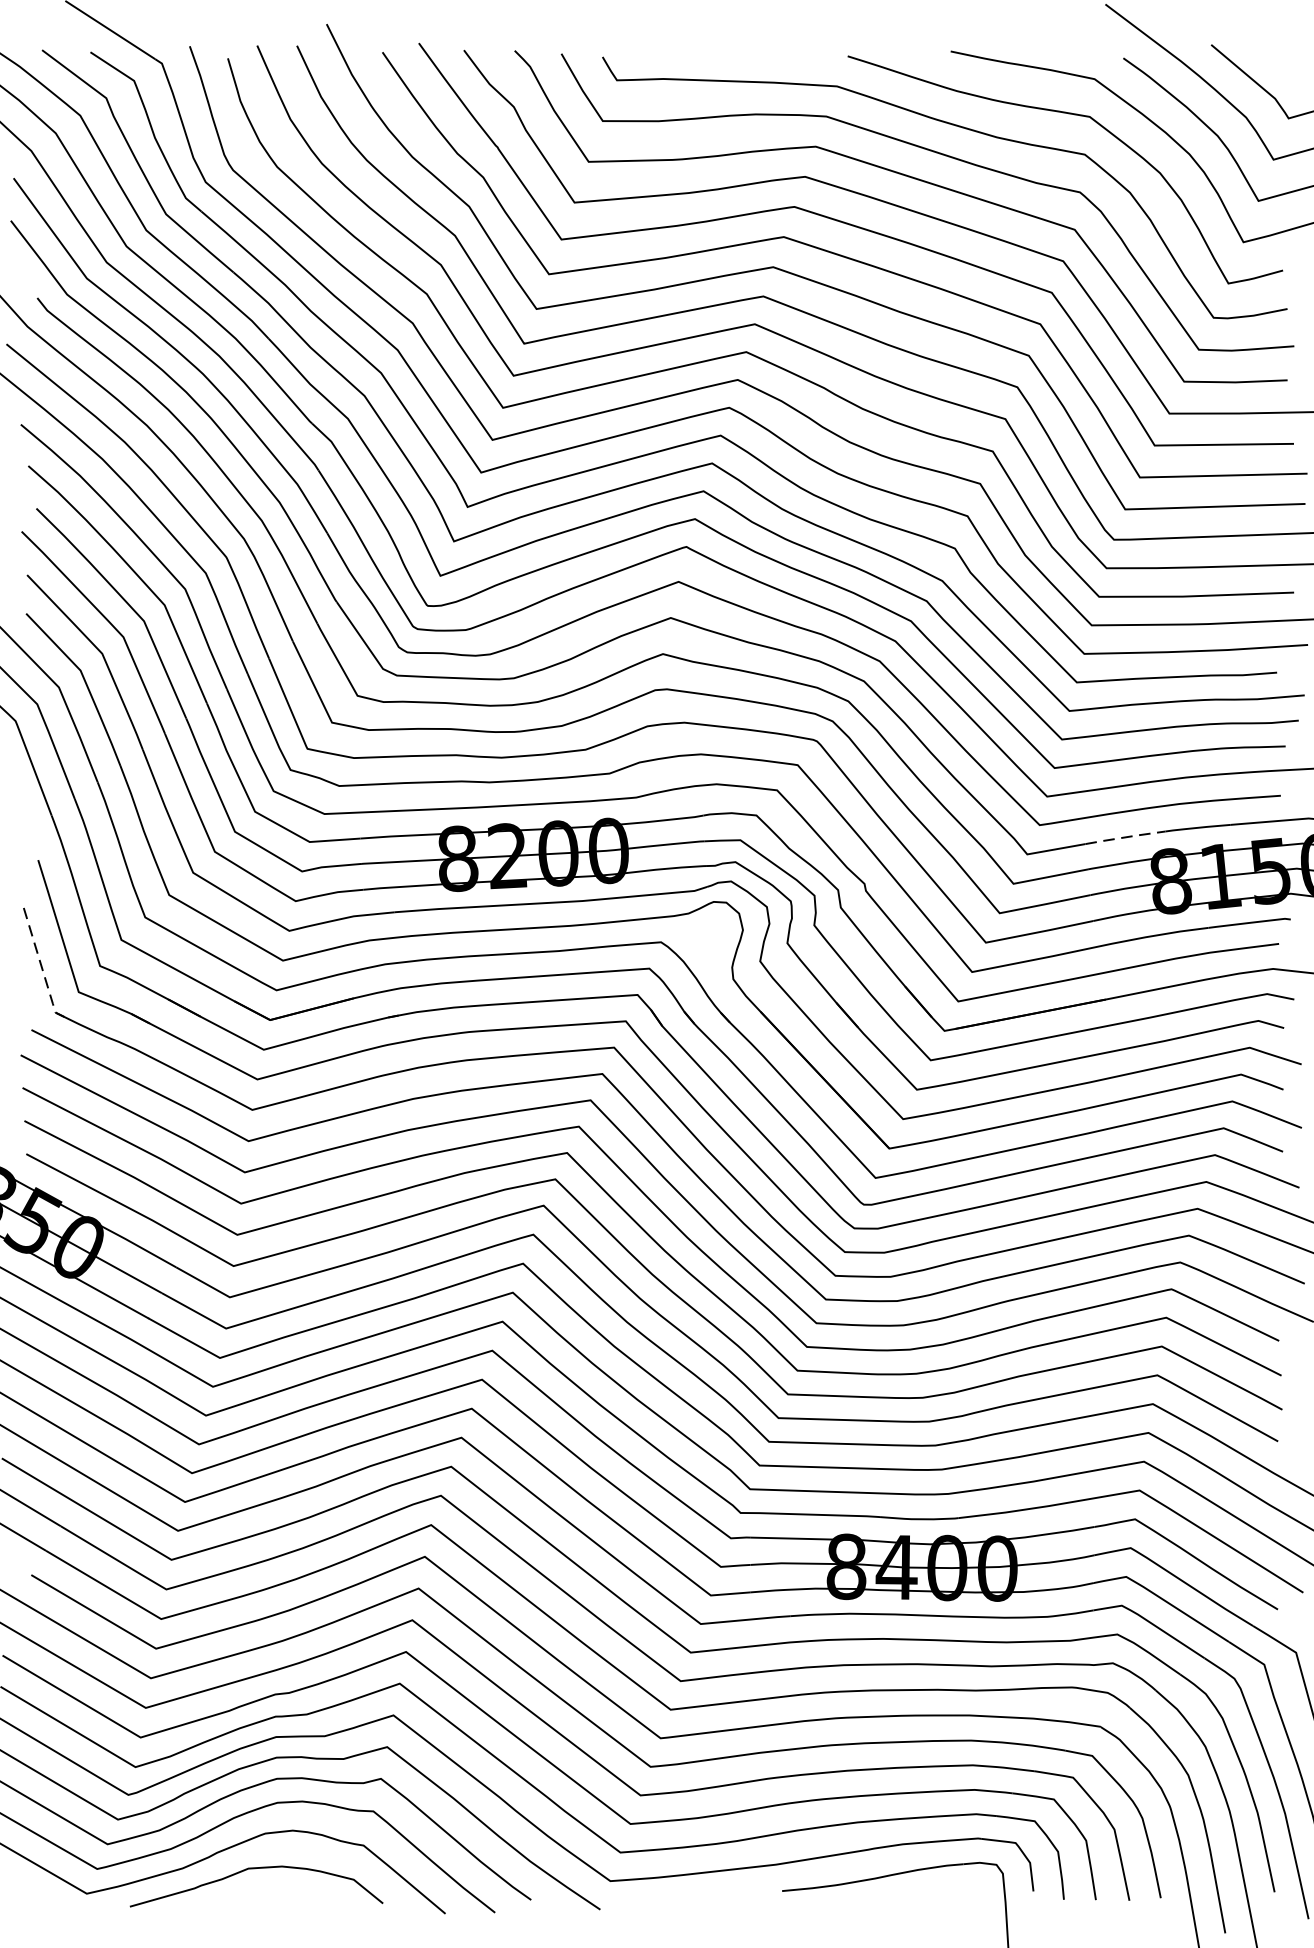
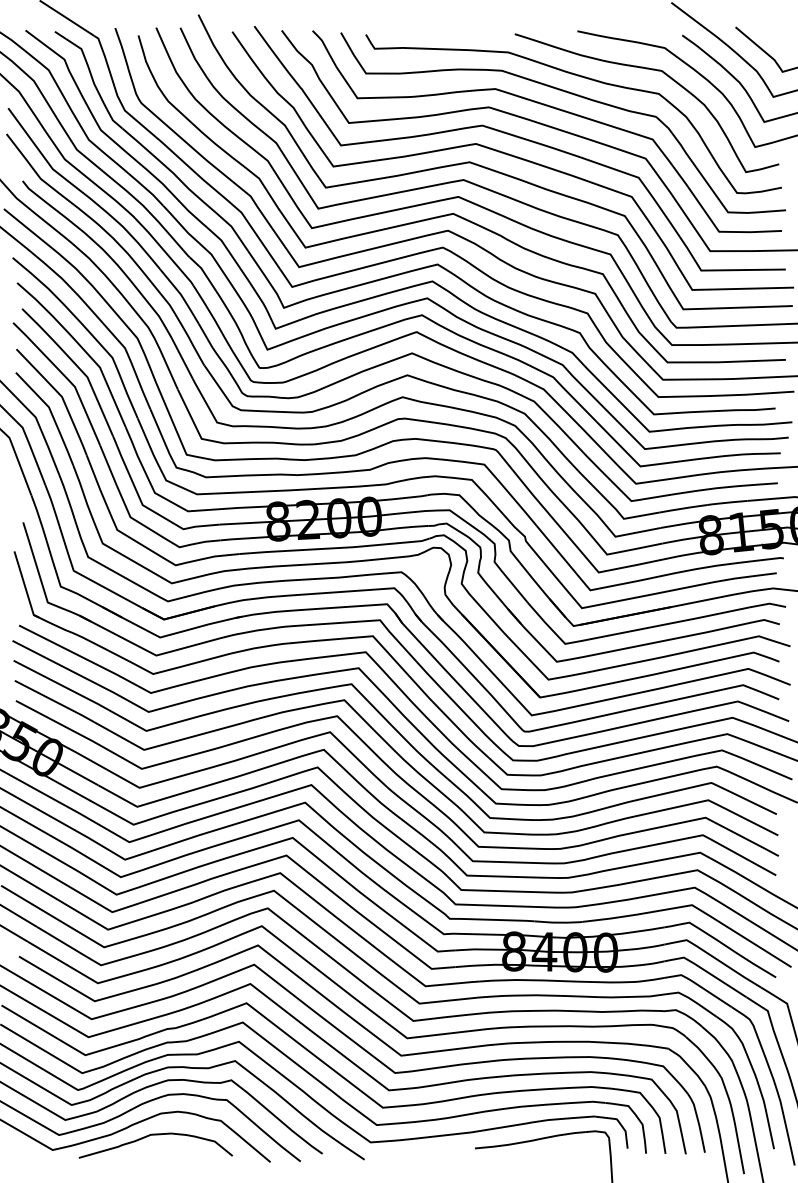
line: (1125, 837) -> (683, 508), dashed -> solid
line: (41, 967) -> (25, 587), dashed -> solid

